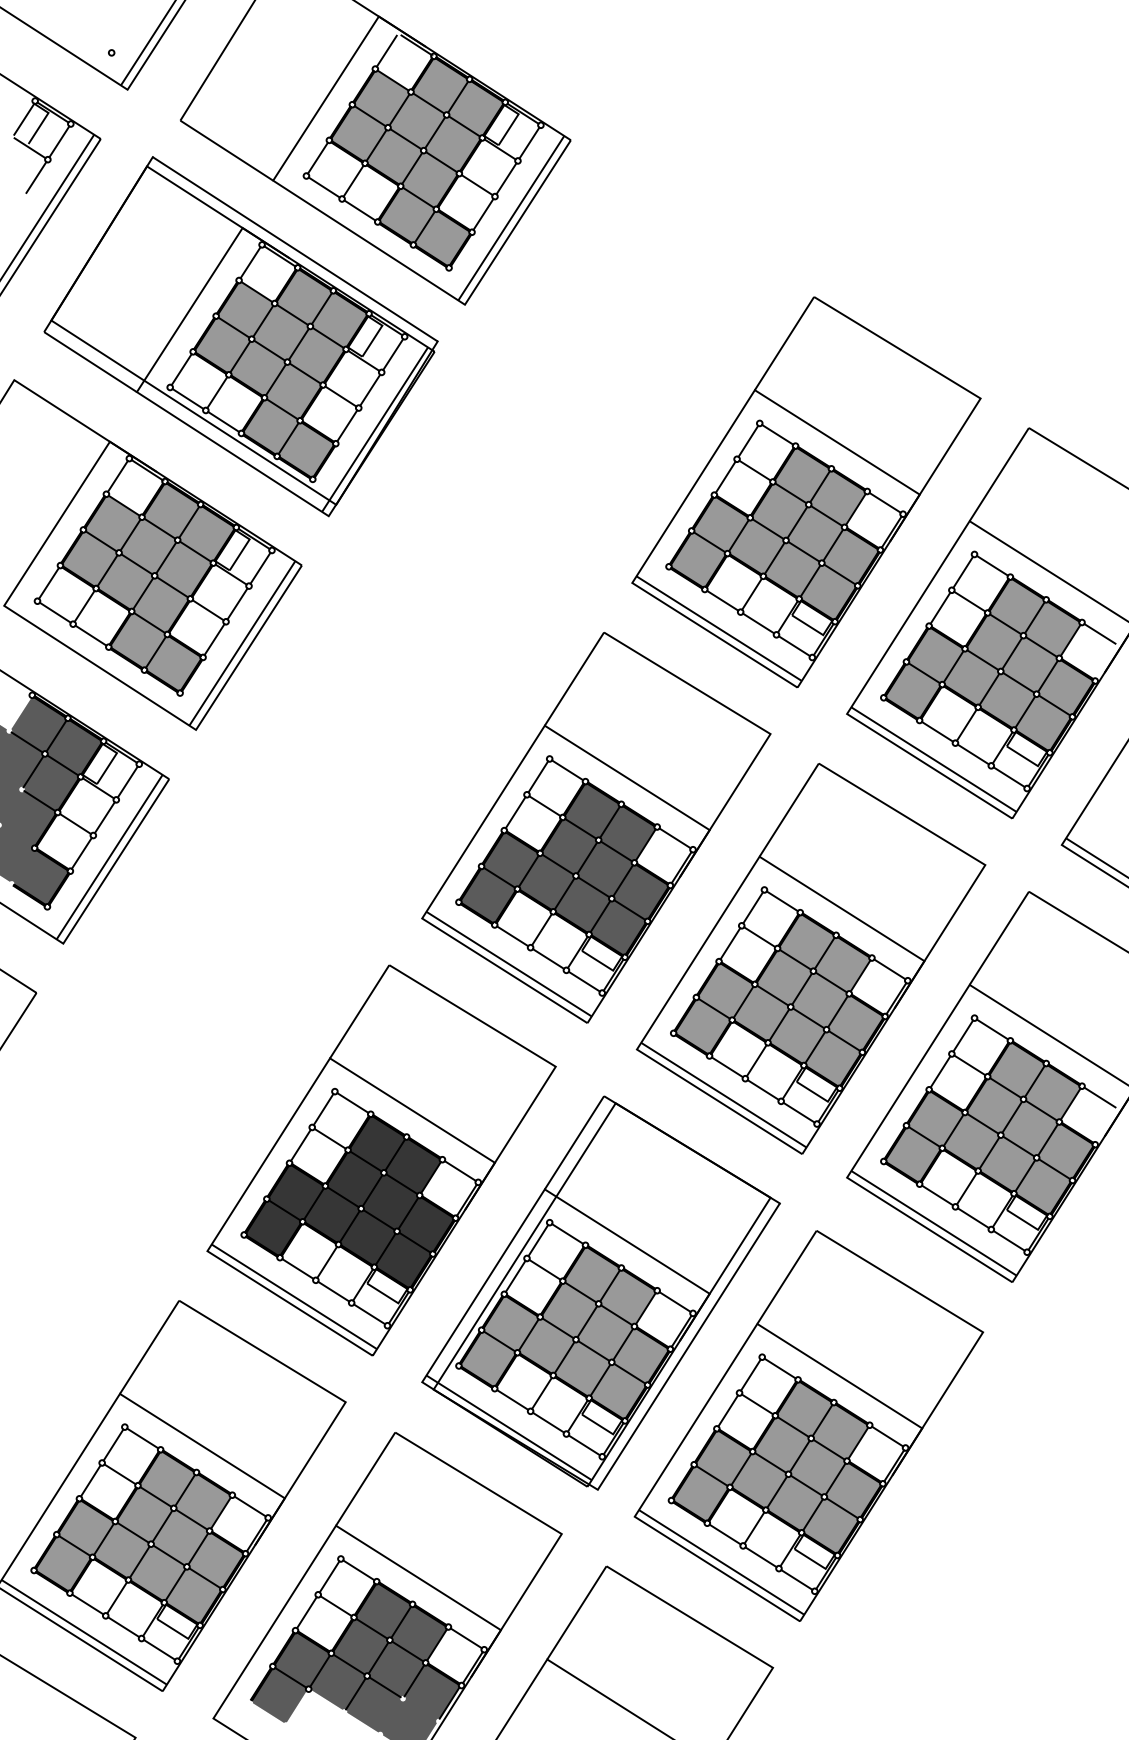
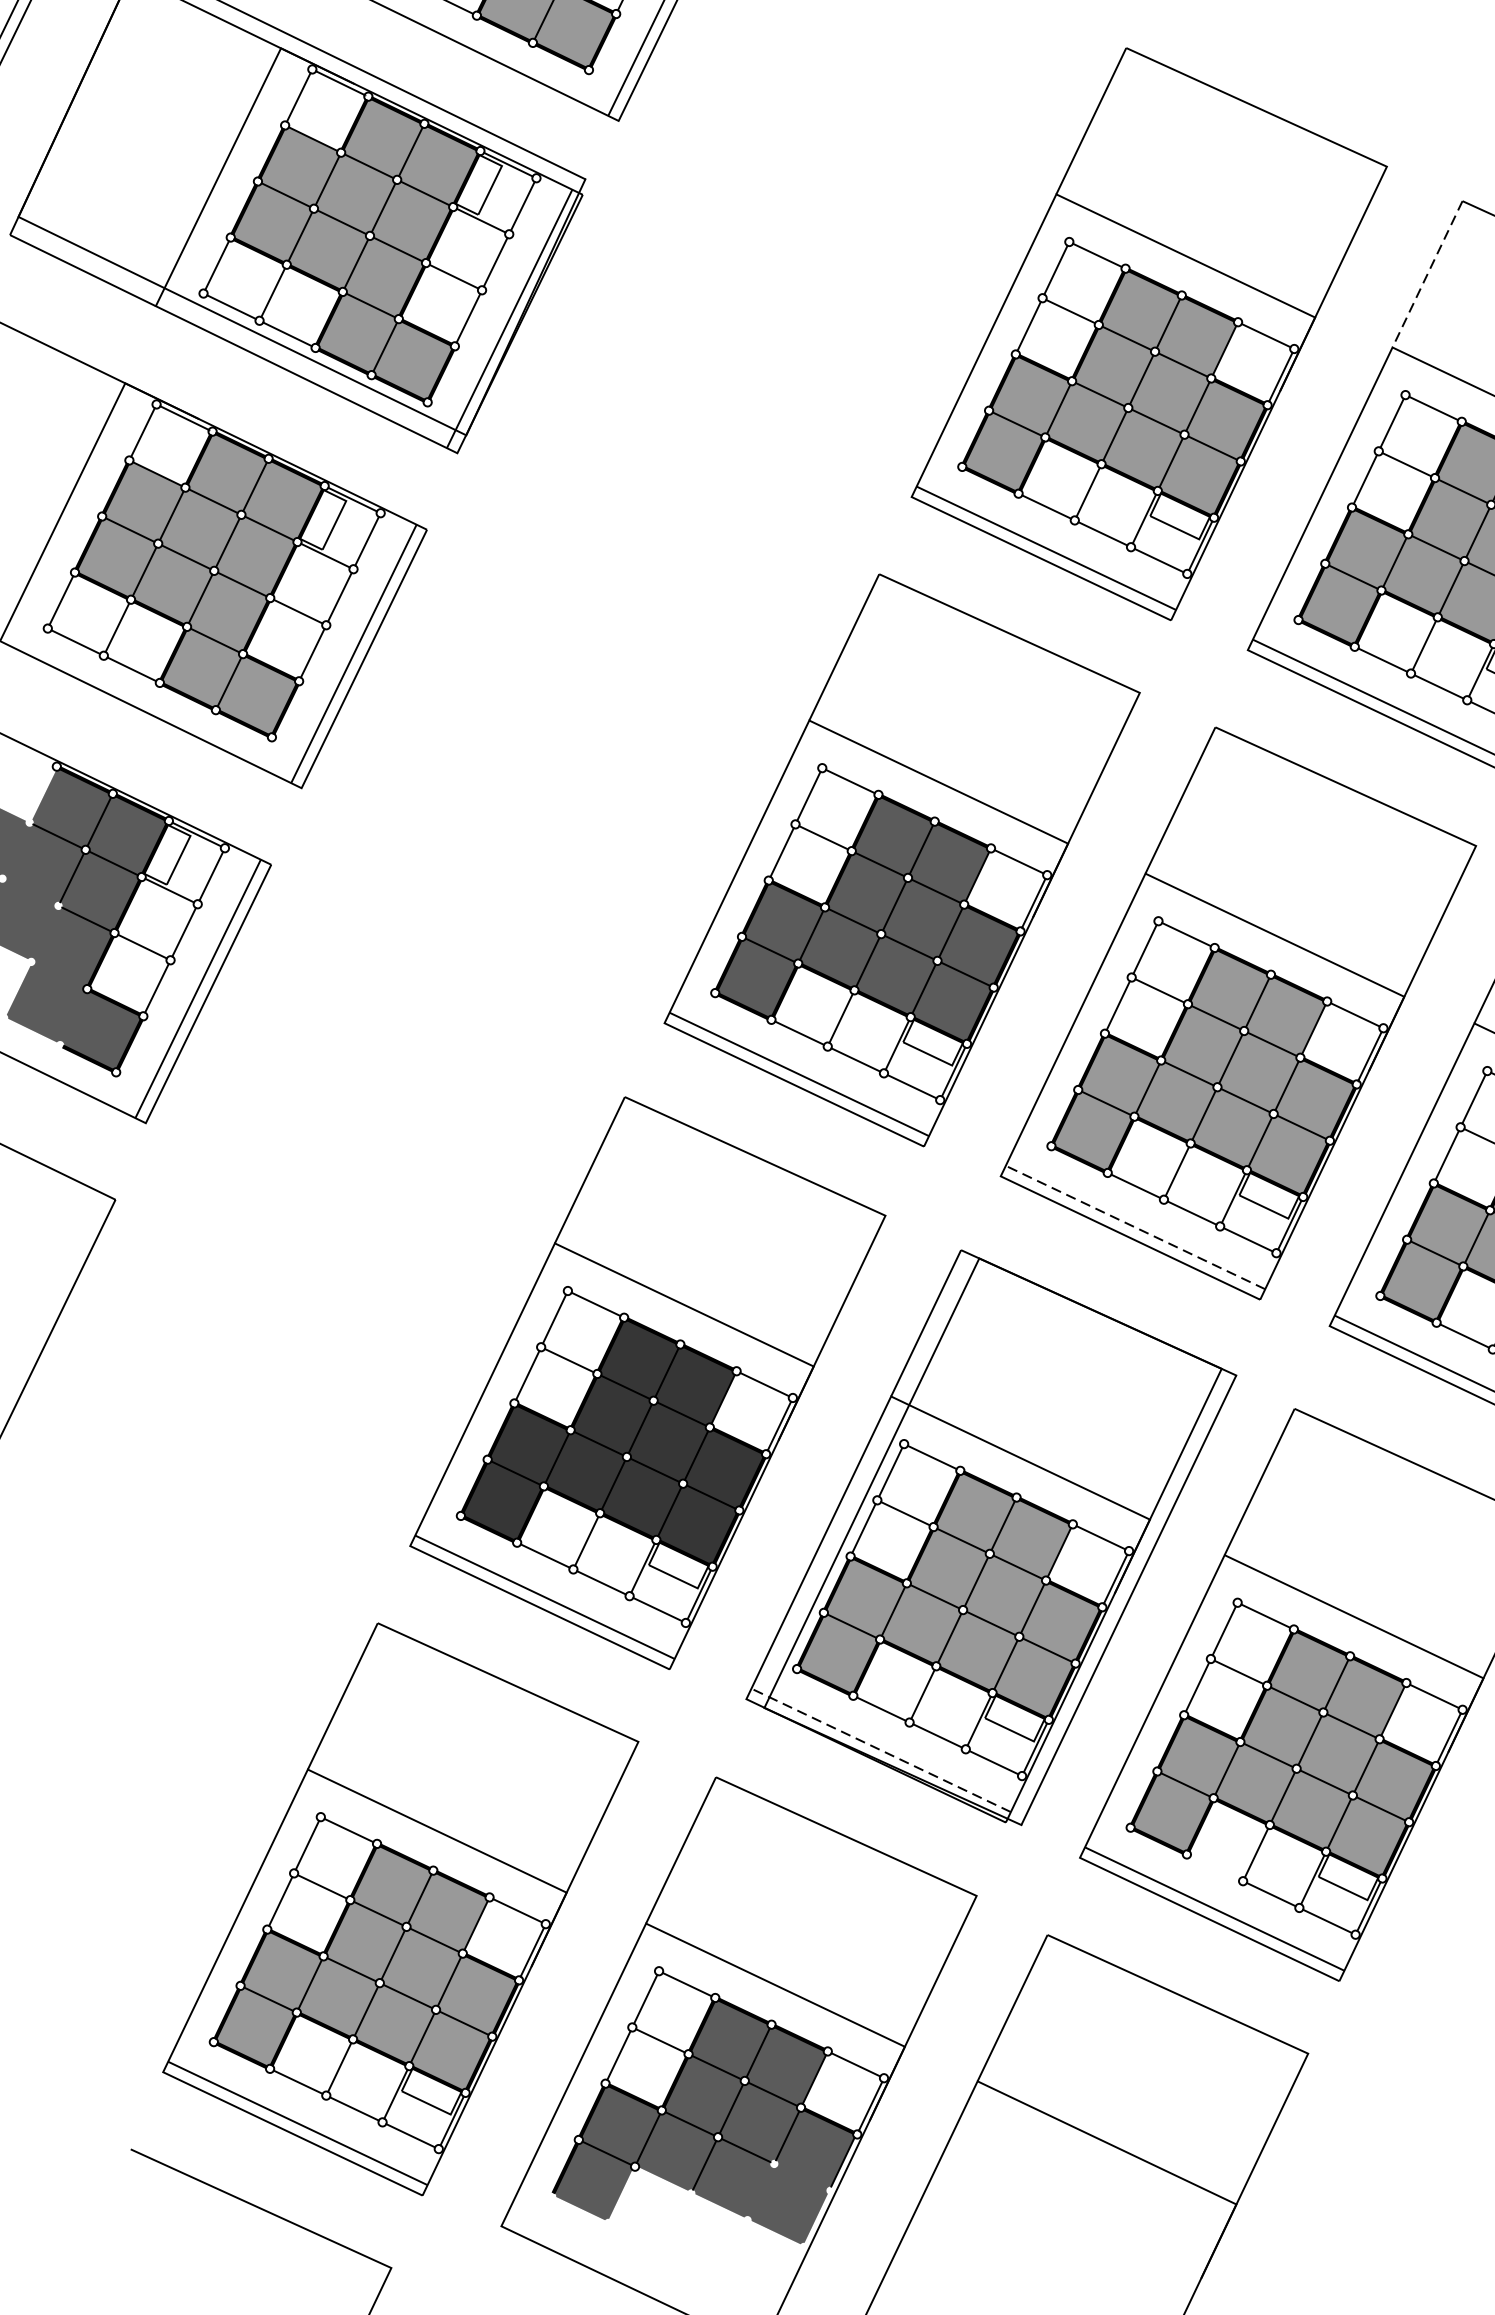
line: (999, 475) -> (1428, 275), solid -> dashed
line: (723, 1095) -> (1135, 1228), solid -> dashed
line: (509, 1427) -> (881, 1749), solid -> dashed
line: (724, 1534) -> (1213, 1867), removed

